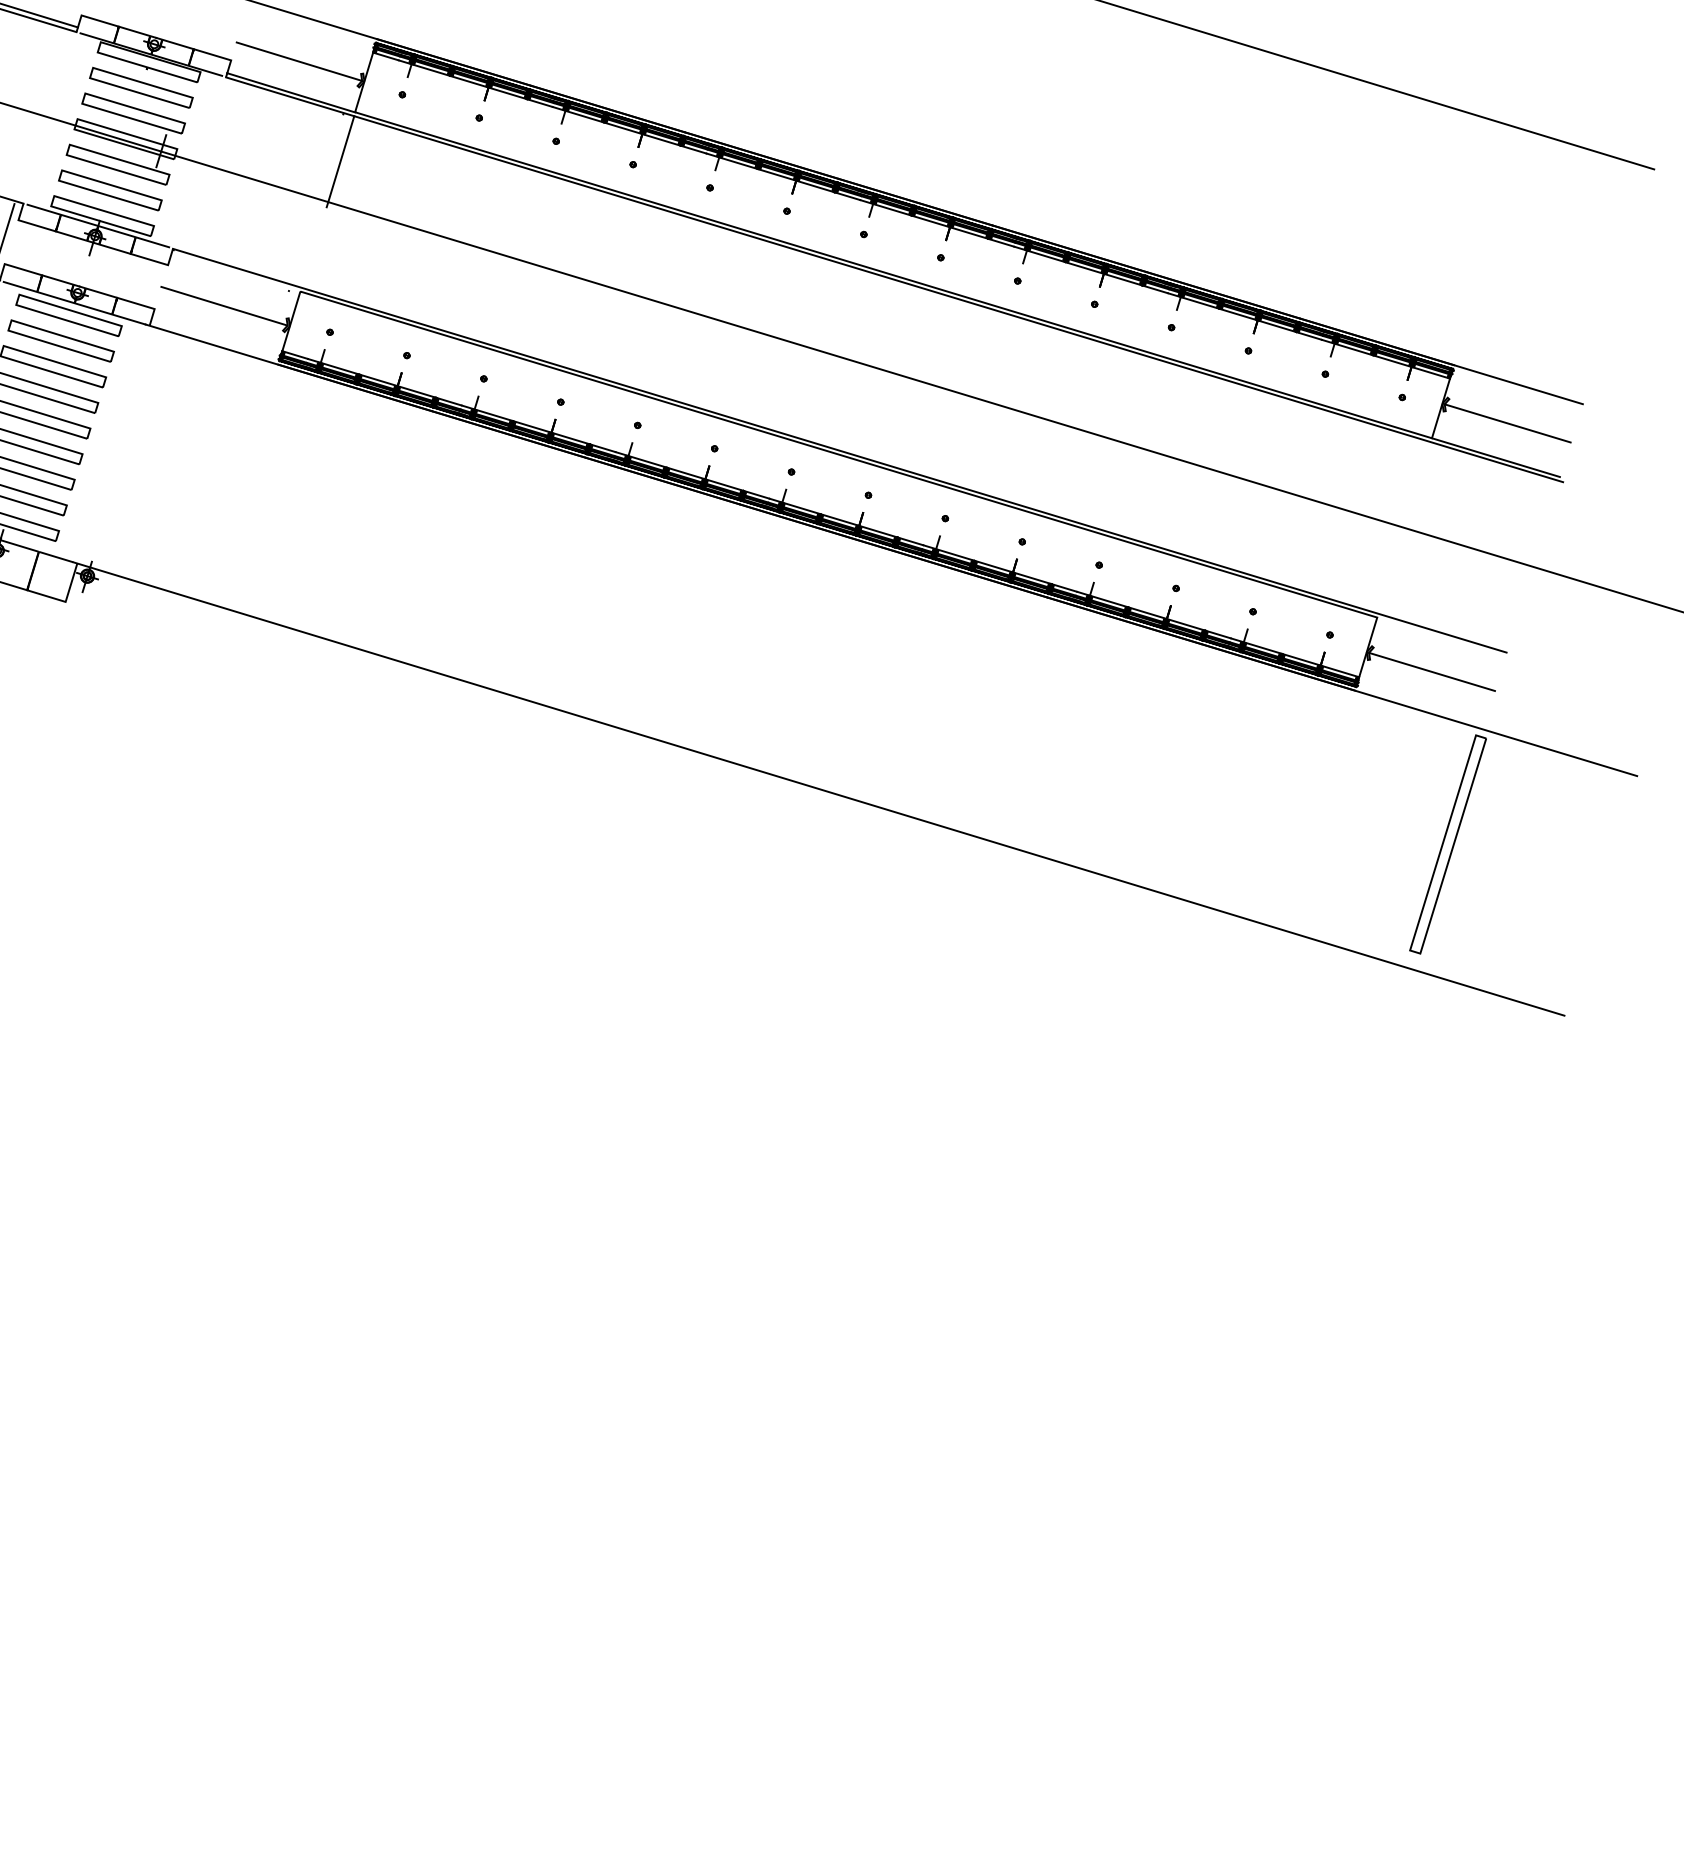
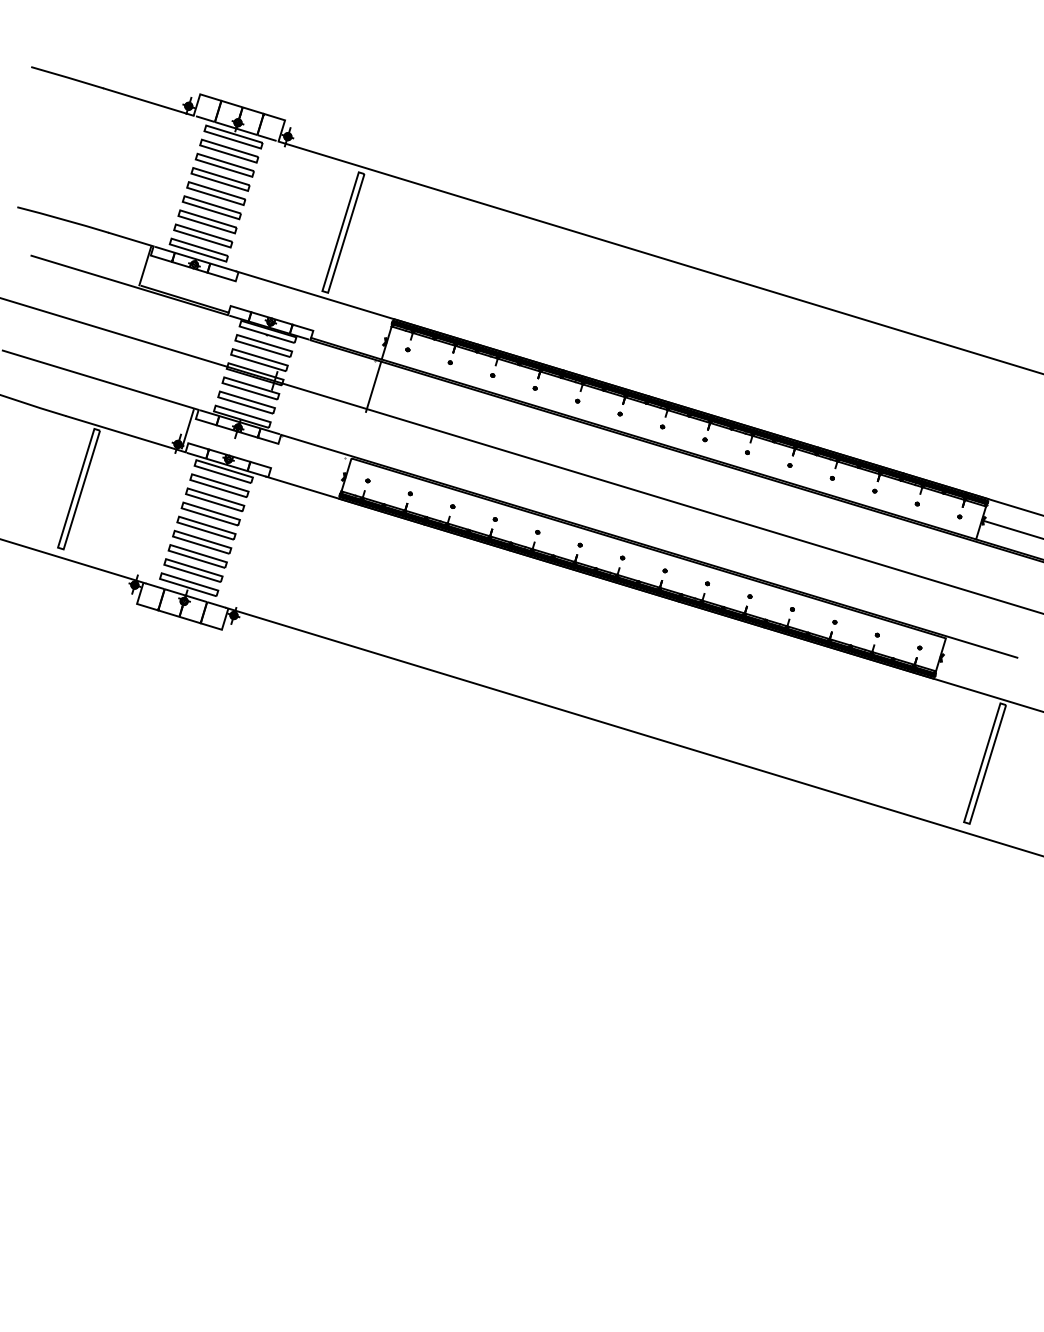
line: (298, 61) -> (350, 331), removed
line: (224, 306) -> (309, 466), removed
line: (1430, 670) -> (975, 667), removed

